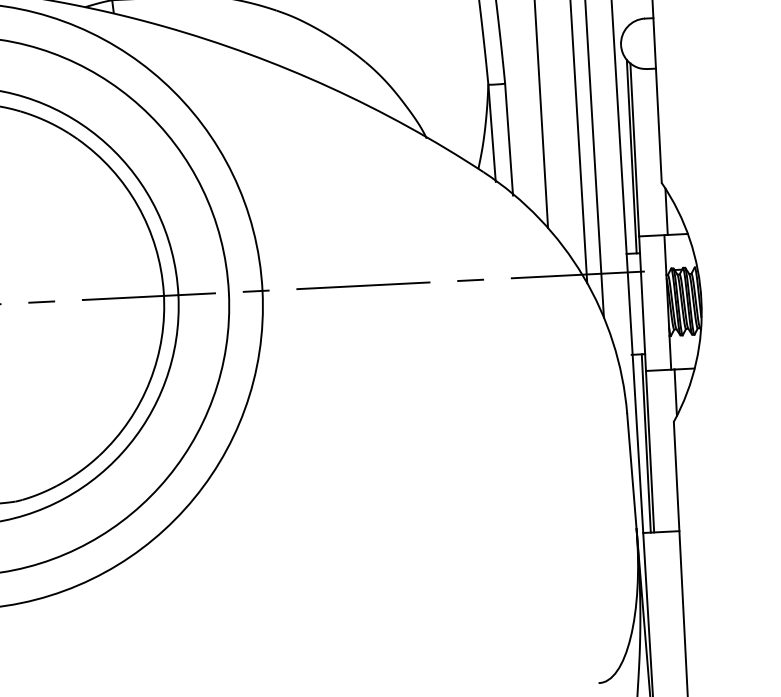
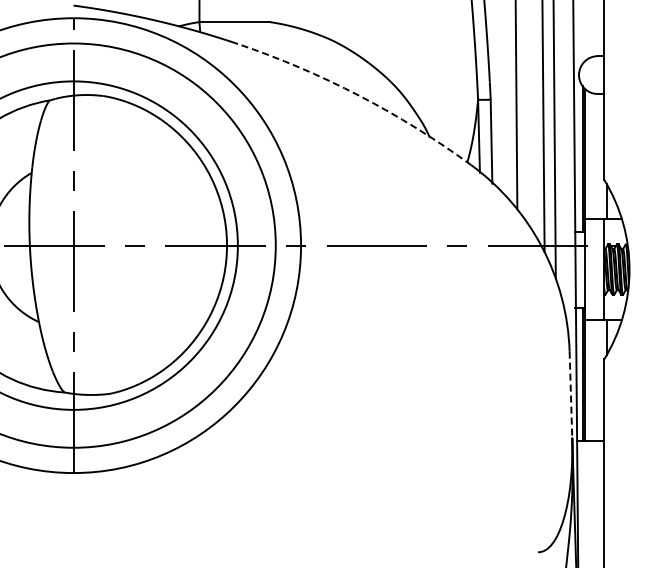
arc: (330, 87) -> (359, 95), solid -> dashed
line: (631, 472) -> (570, 395), solid -> dashed

